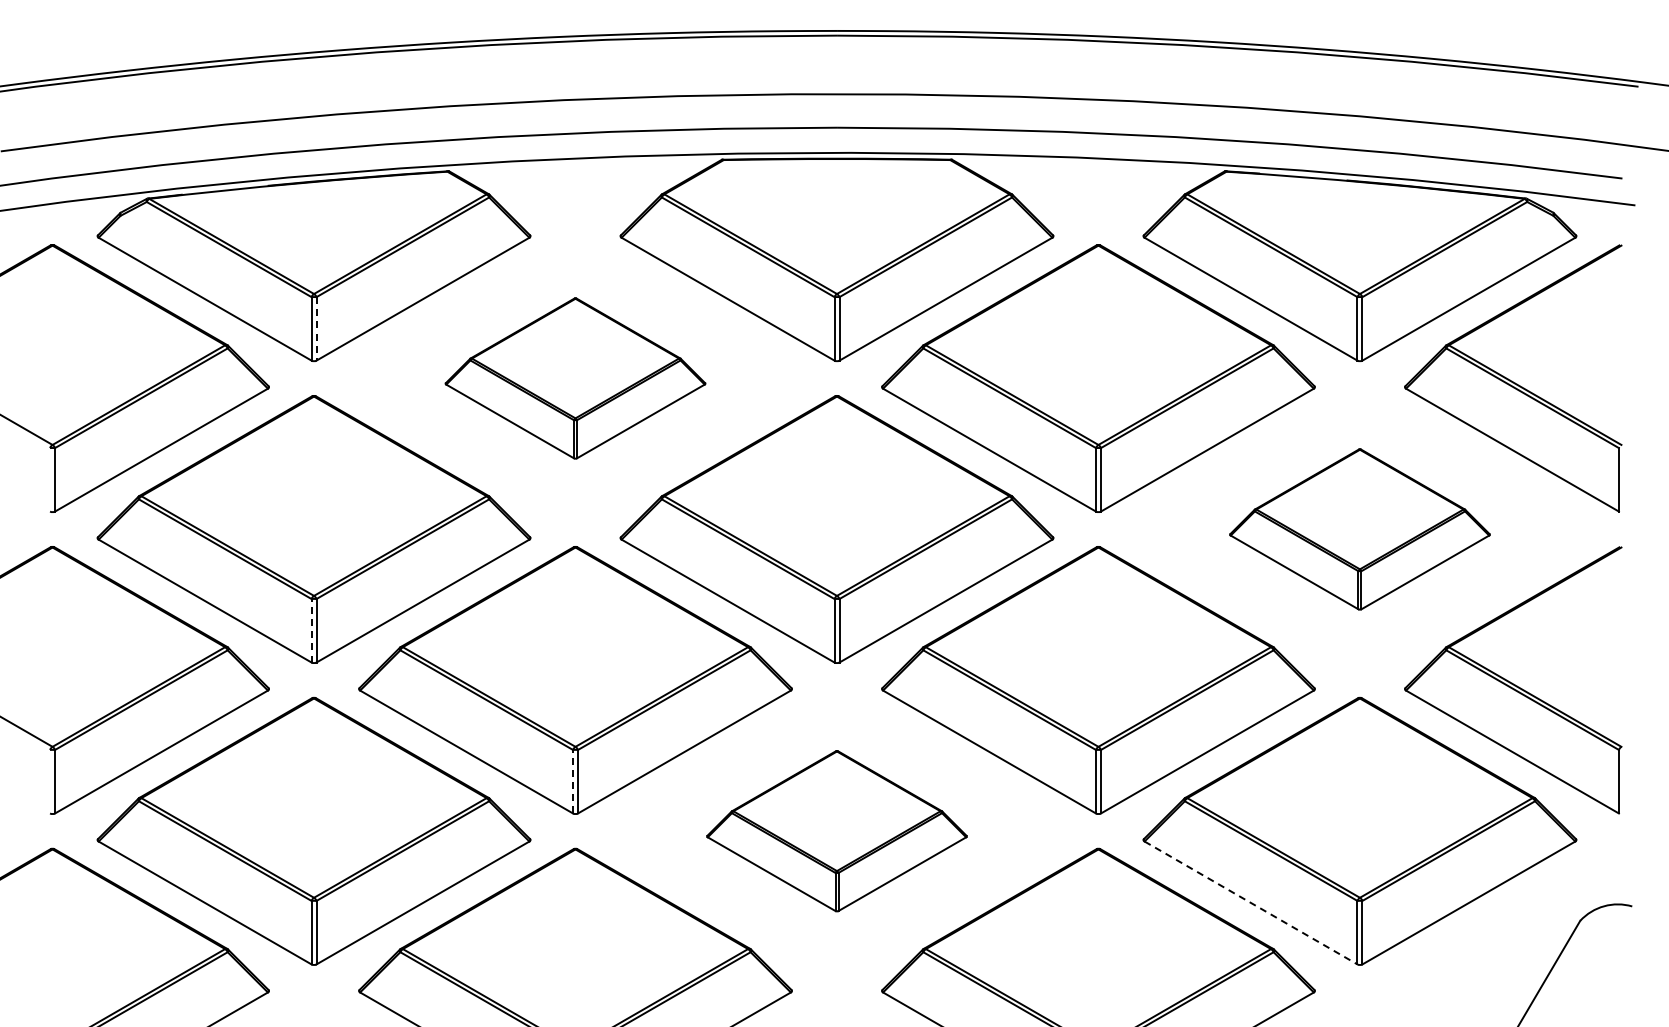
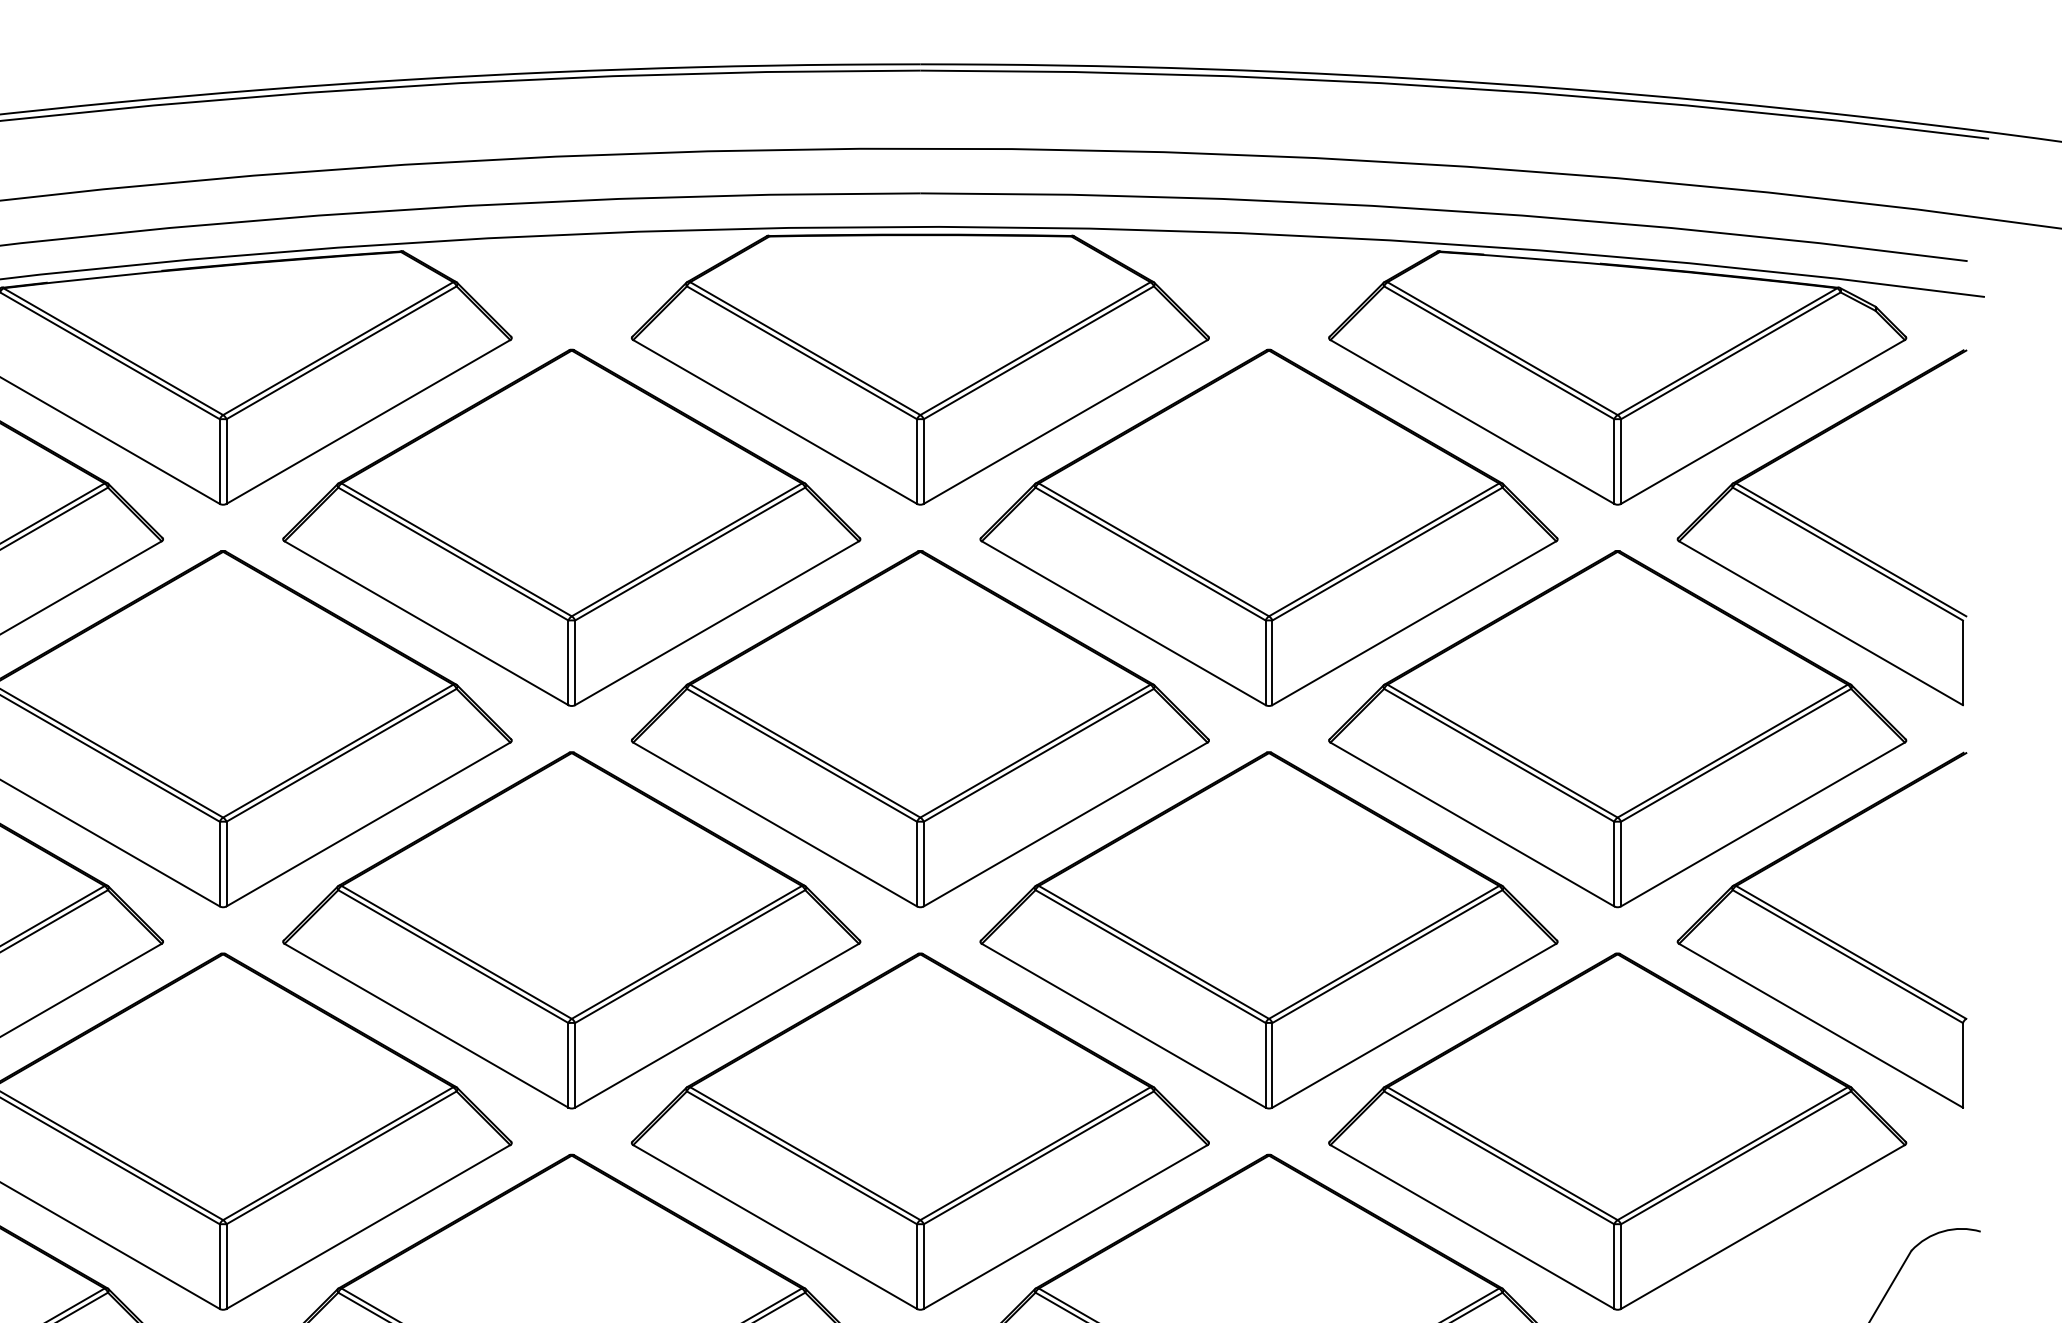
line: (316, 328) -> (226, 461), dashed -> solid
part: (575, 378) -> (571, 527), size x1.67
part: (1359, 529) -> (1617, 729), size x1.67
line: (311, 630) -> (219, 863), dashed -> solid
line: (573, 781) -> (569, 1065), dashed -> solid
part: (836, 830) -> (919, 1130), size x1.67
line: (1251, 902) -> (1473, 1226), dashed -> solid

